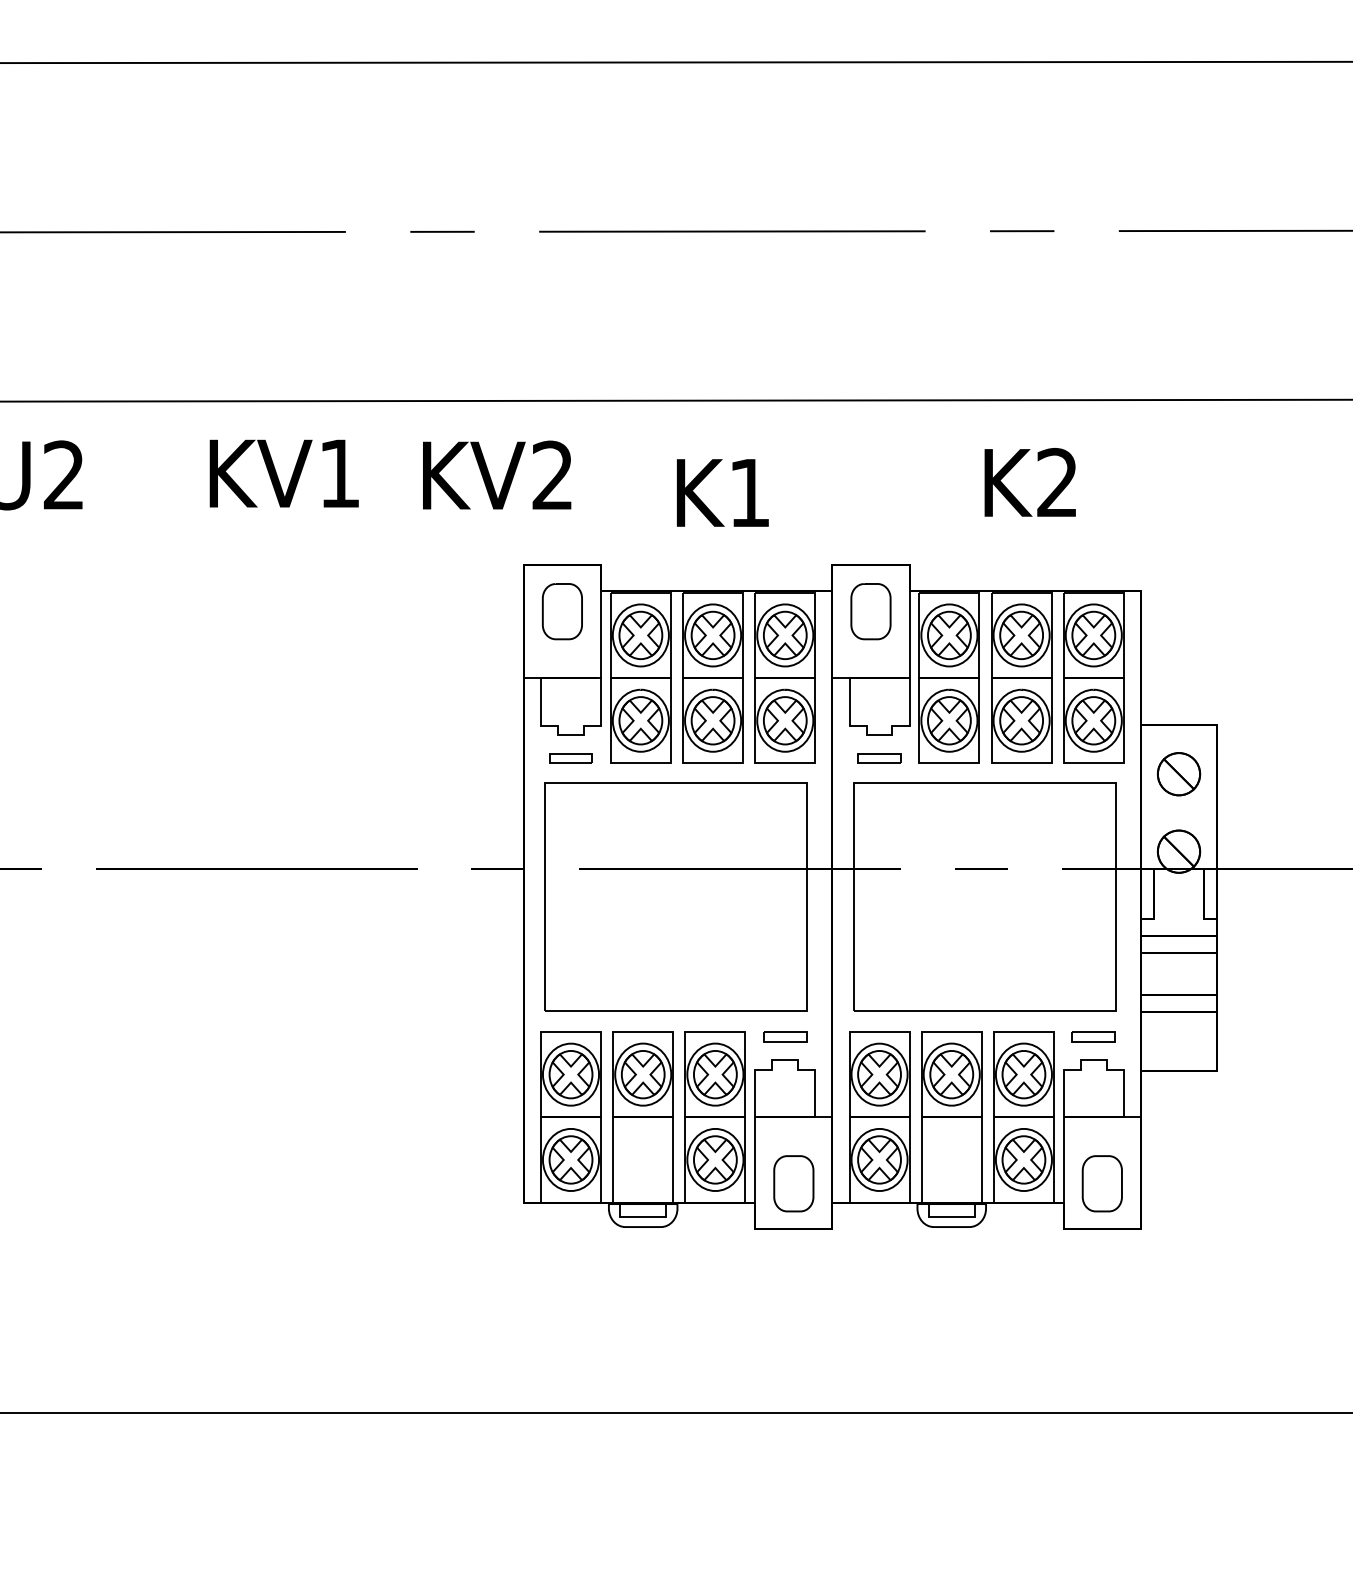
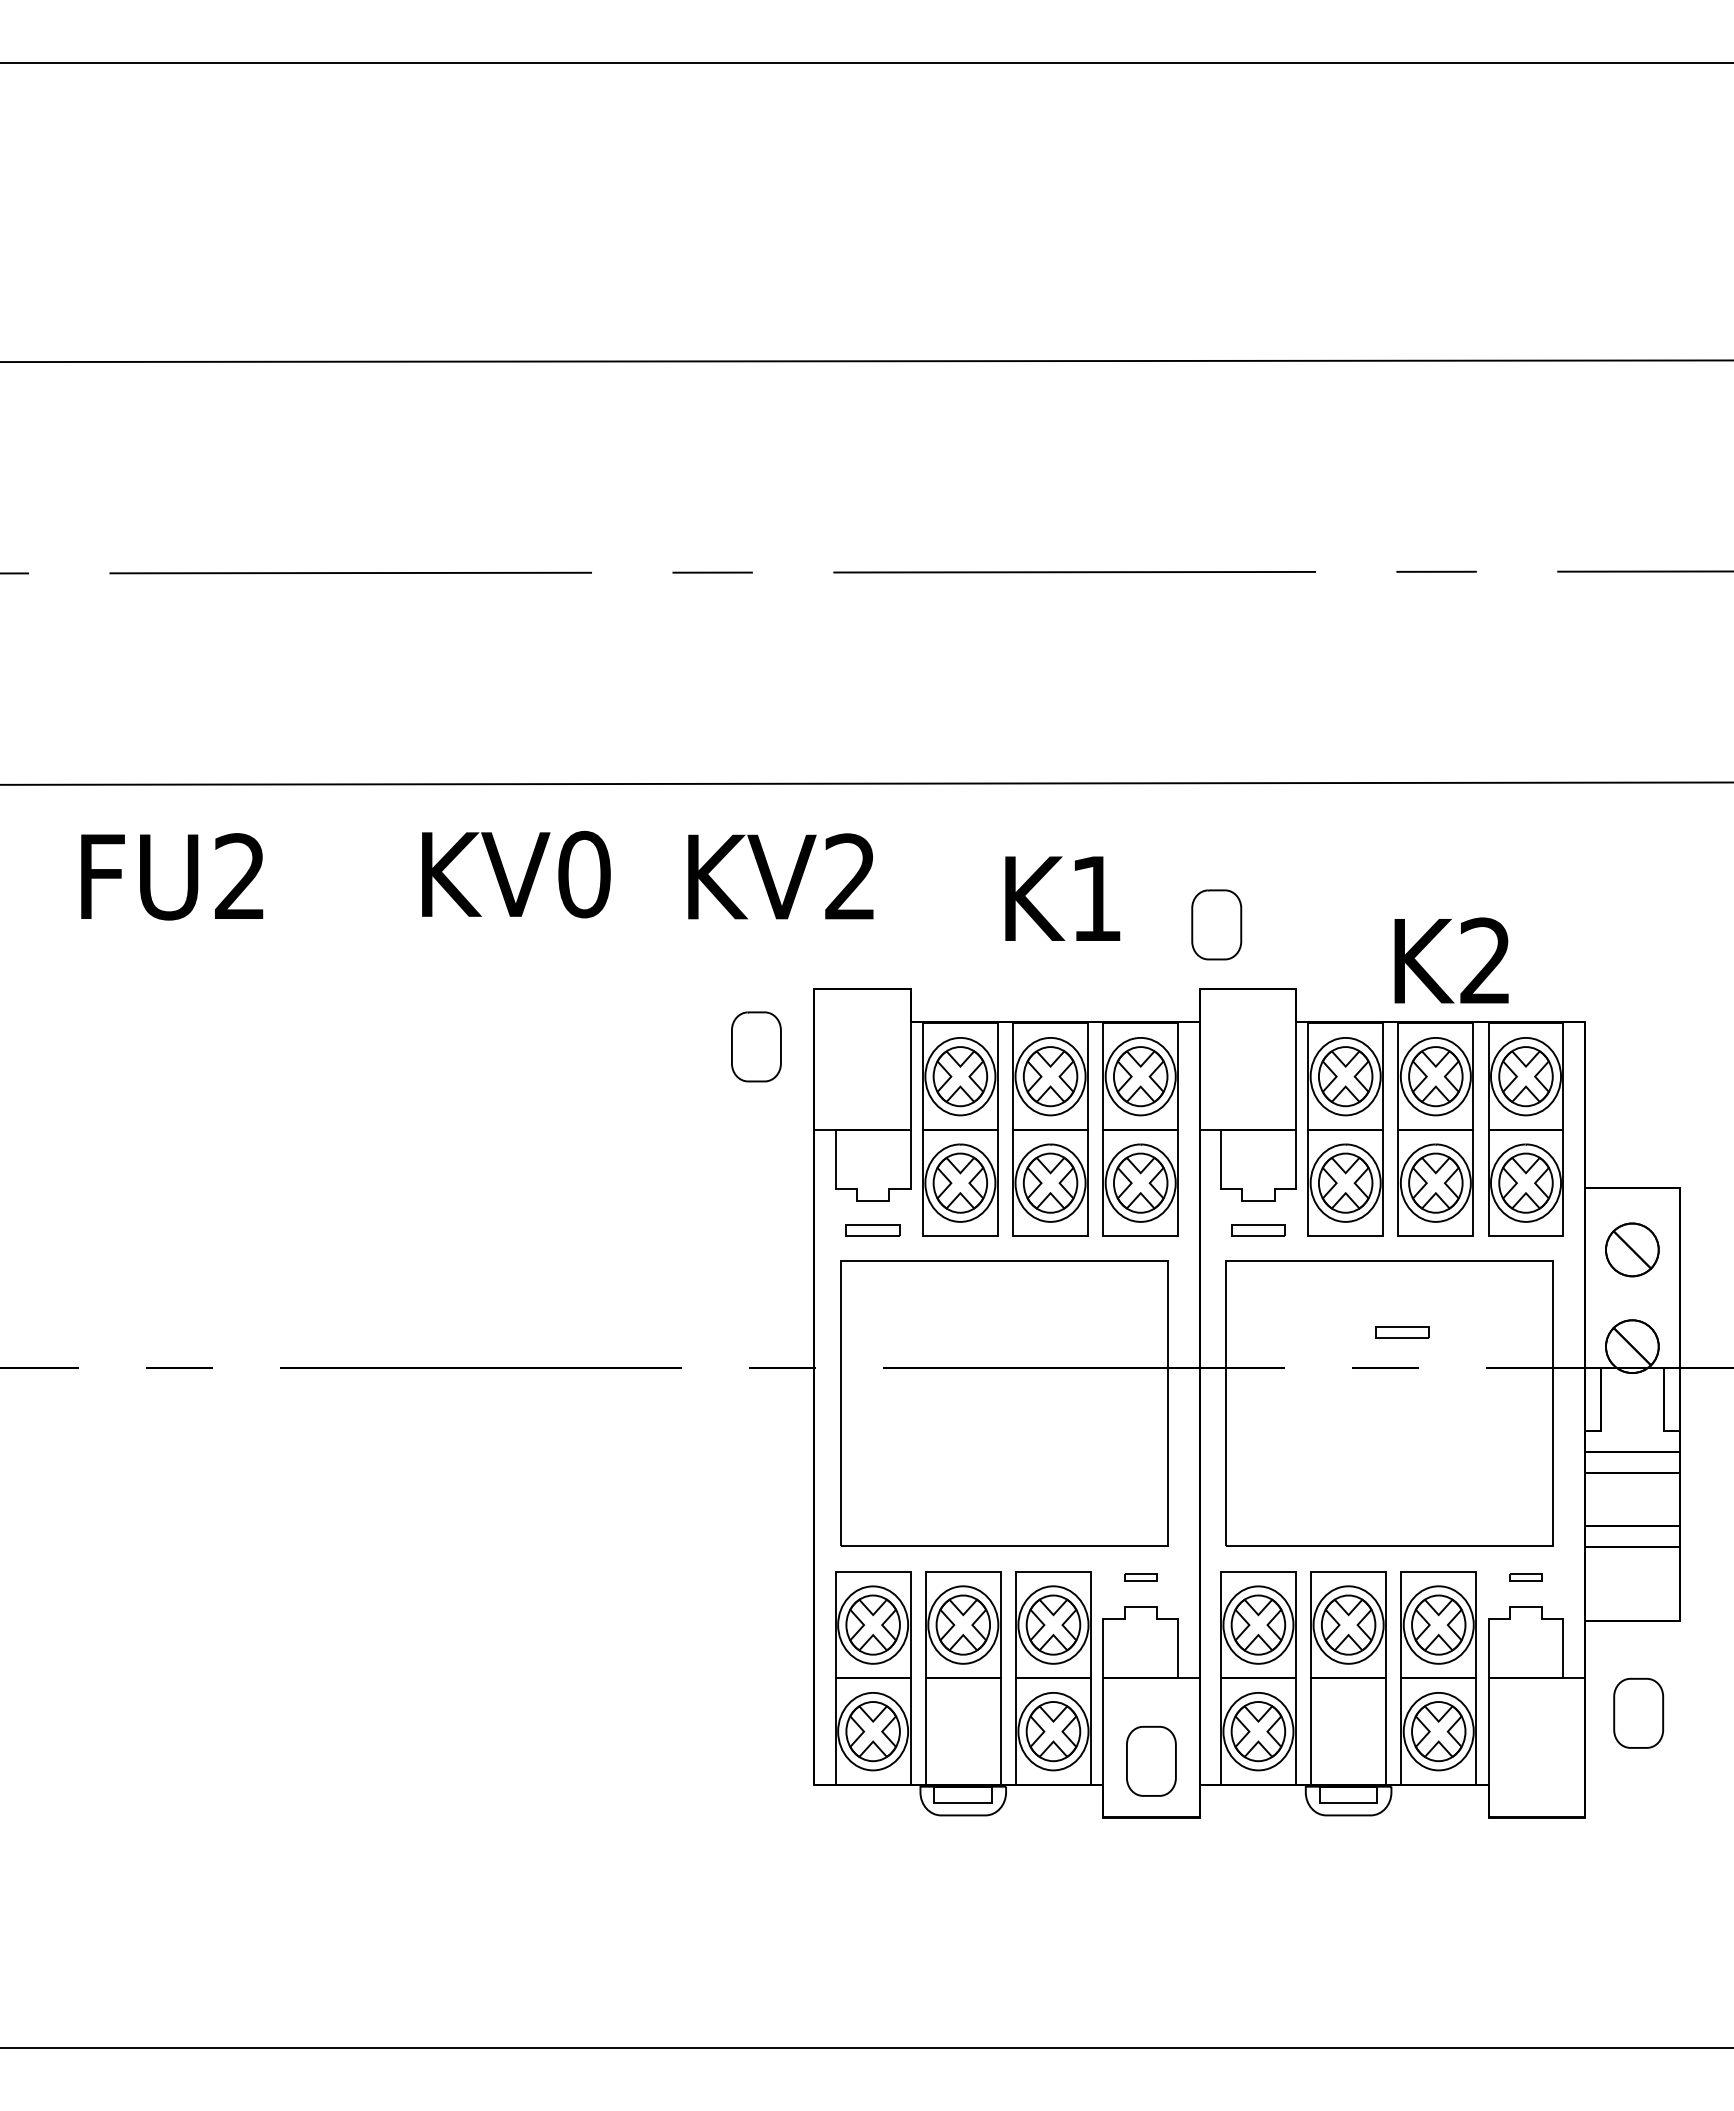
text: (339, 473) -> (584, 874), KV1 -> KV0
text: (1030, 482) -> (1451, 960), moved
part: (562, 611) -> (756, 1046), moved
part: (870, 611) -> (1216, 924), moved
part: (994, 840) -> (1402, 1332), added
part: (785, 1036) -> (1140, 1577), size x0.6
part: (1093, 1036) -> (1525, 1577), size x0.6
part: (1102, 1183) -> (1638, 1712), moved

